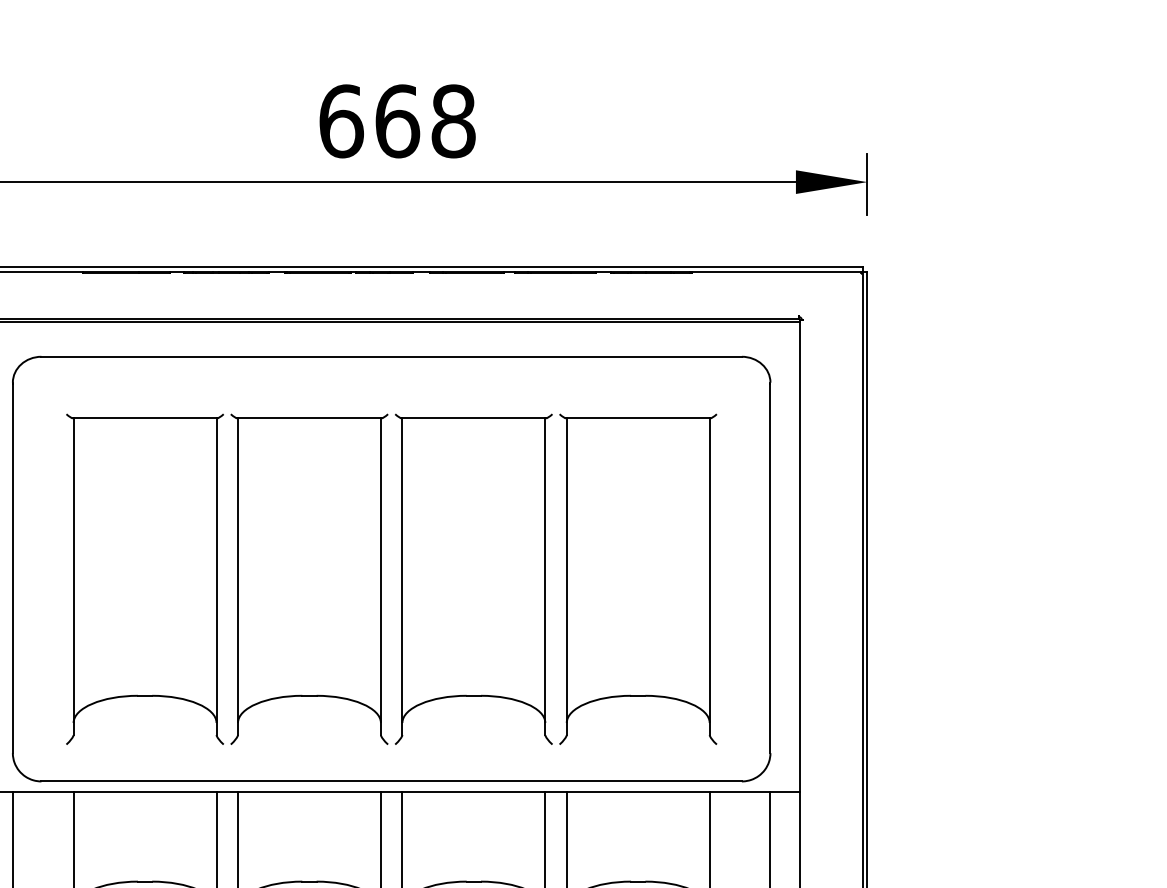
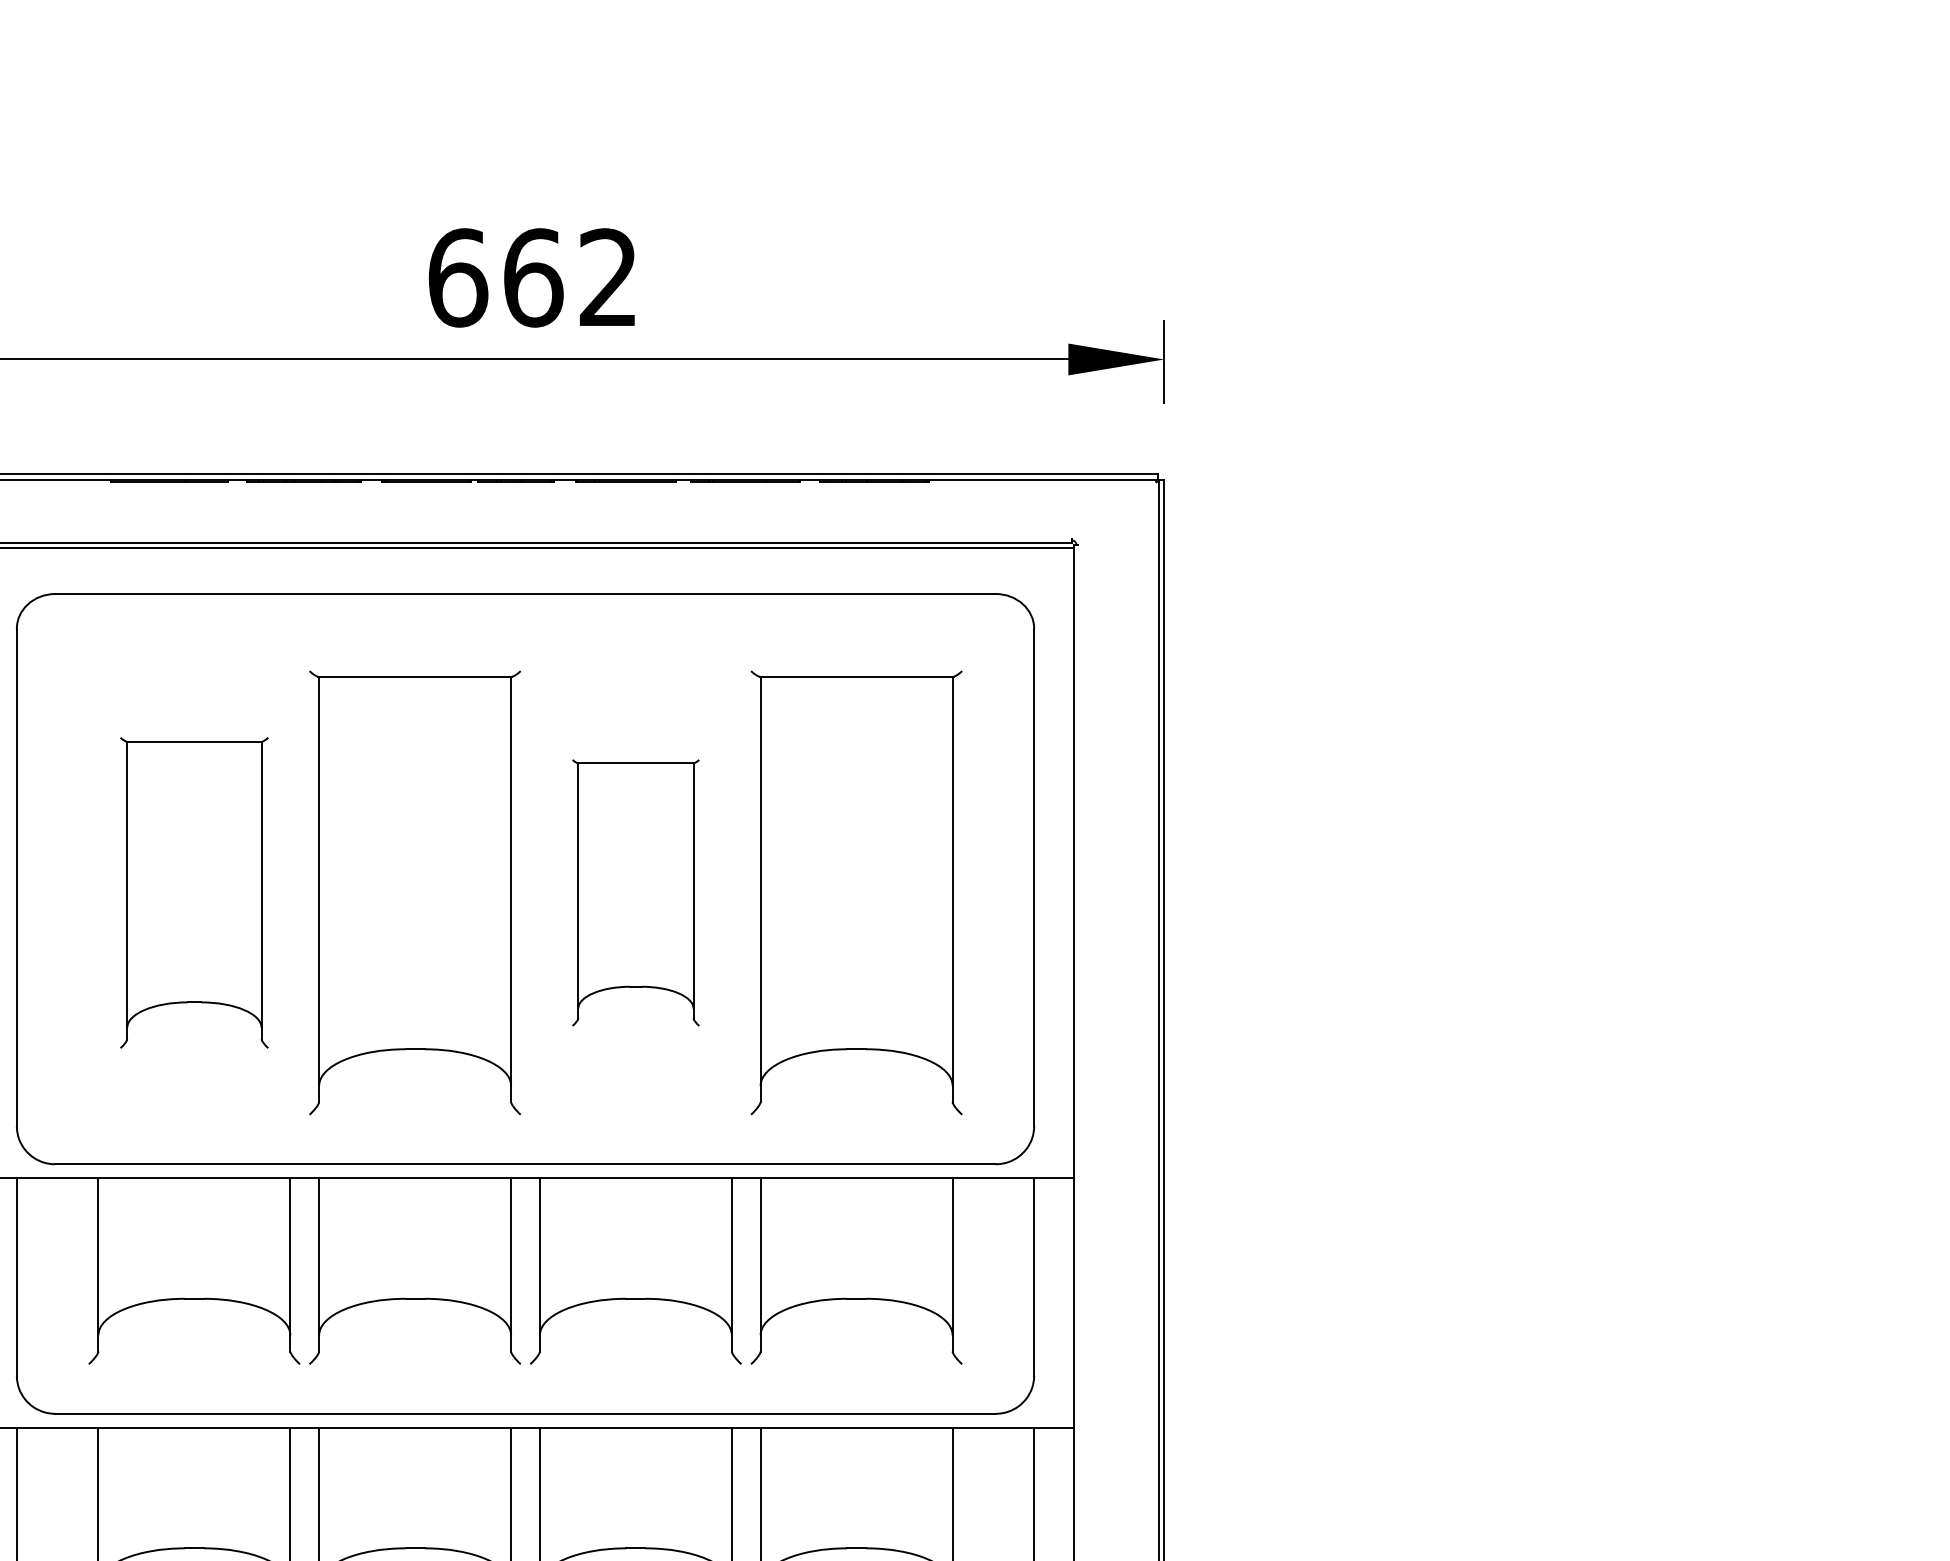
text: (453, 121) -> (608, 277), 668 -> 662
part: (145, 579) -> (194, 892), size x0.7
part: (473, 579) -> (635, 892), size x0.6

